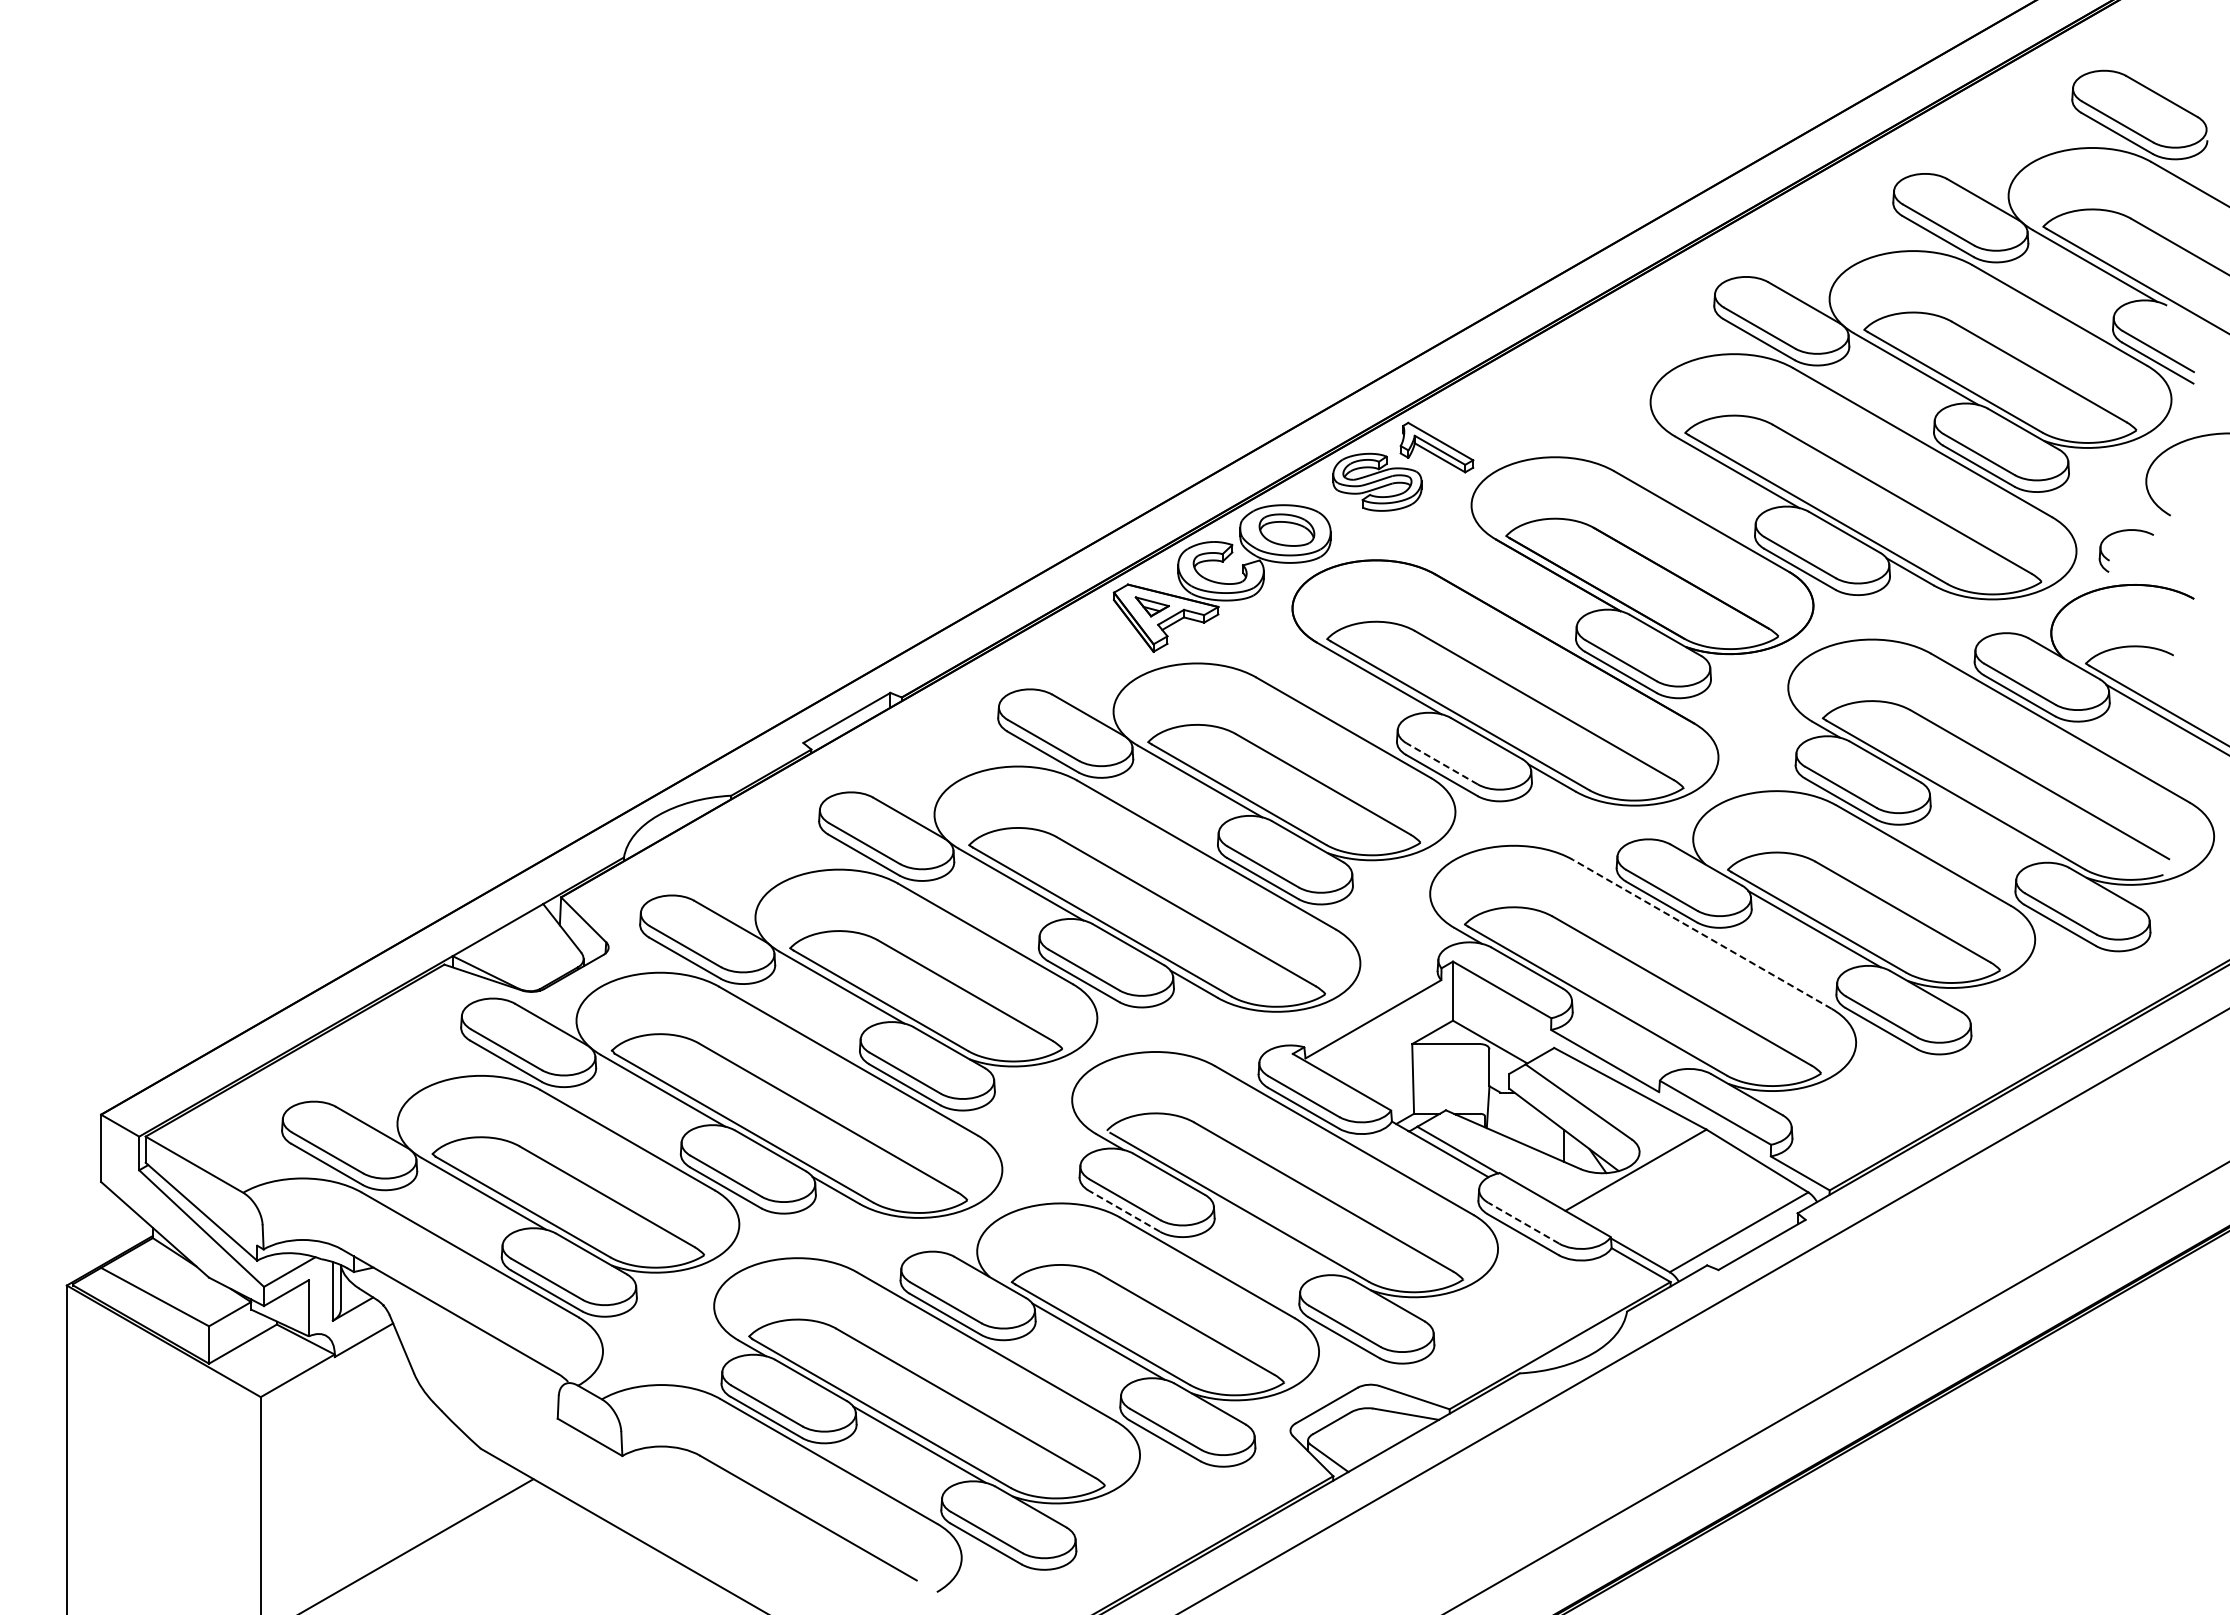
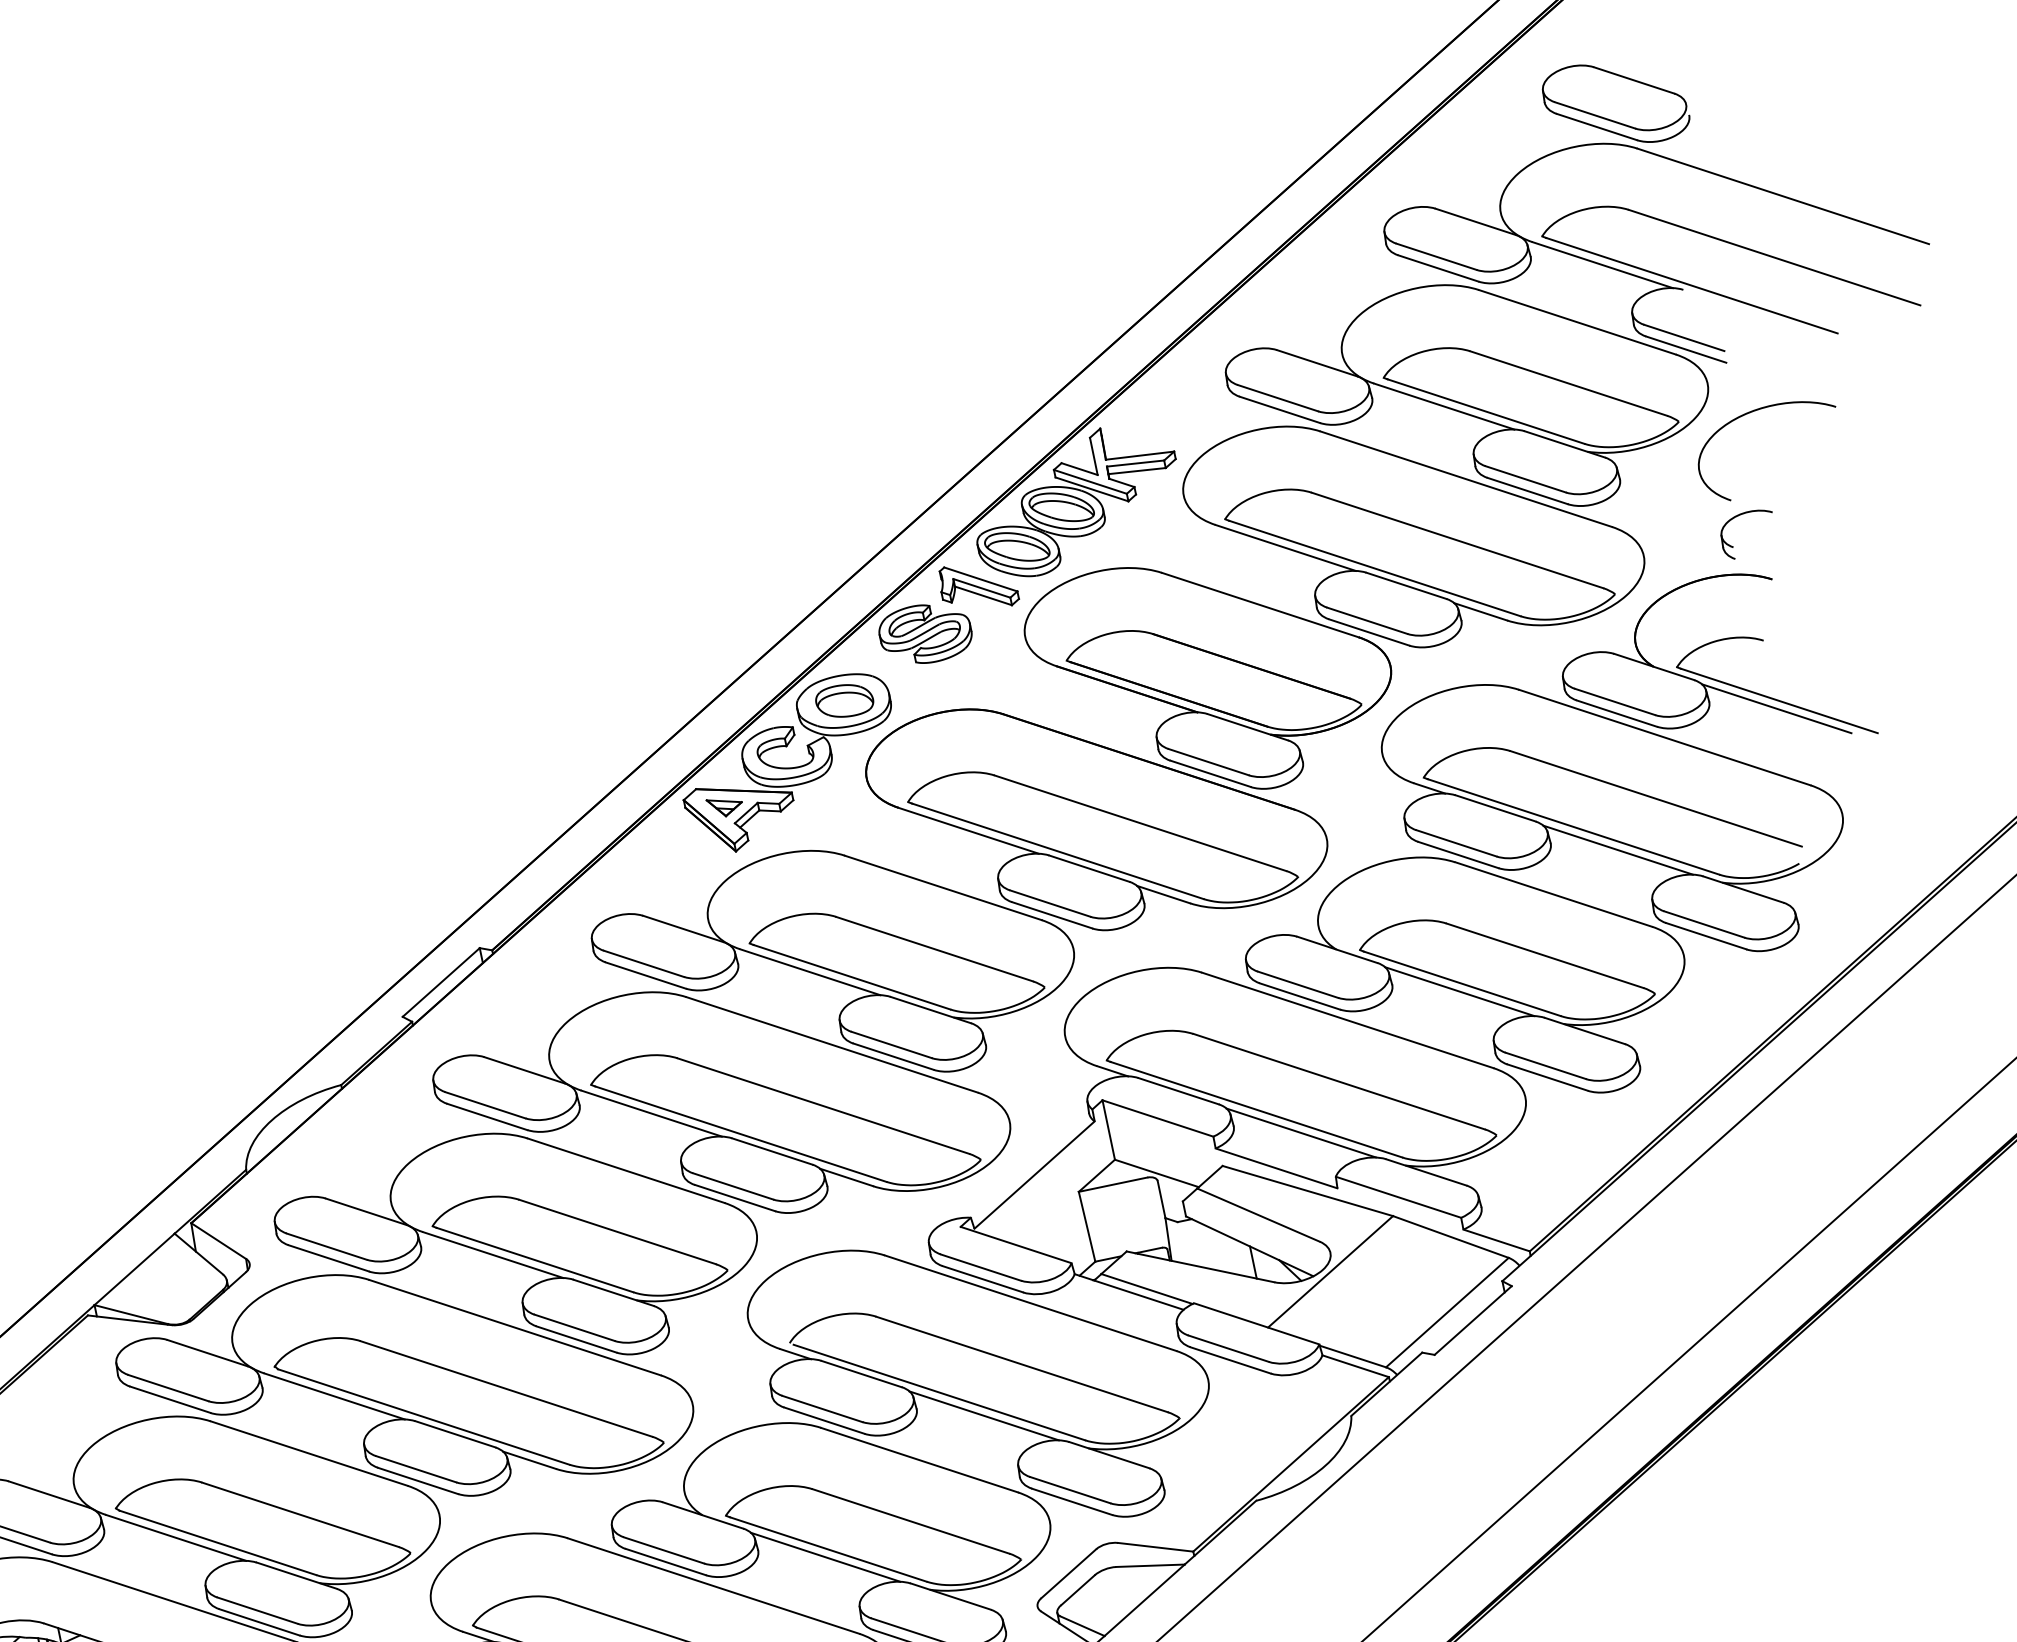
part: (1547, 385) -> (1076, 500), added
part: (2109, 559) -> (1733, 546), moved
line: (1442, 763) -> (1050, 903), dashed -> solid
line: (1993, 825) -> (1617, 849), added
line: (1701, 934) -> (1346, 1020), dashed -> solid
line: (1635, 1032) -> (1301, 1133), added
line: (1124, 1210) -> (824, 1419), dashed -> solid
line: (1523, 1223) -> (1228, 1349), dashed -> solid
line: (1277, 1238) -> (984, 1415), added

